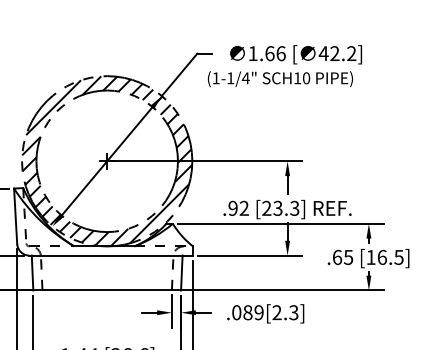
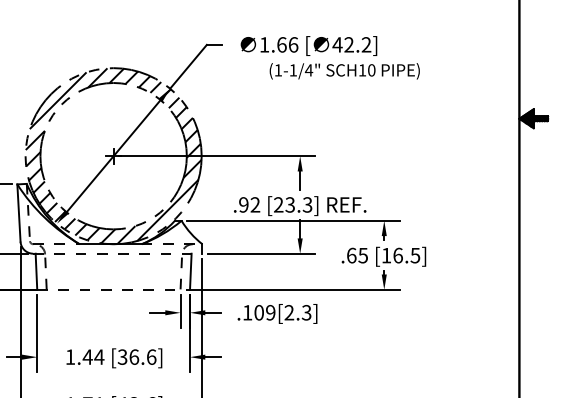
text: (280, 79) -> (344, 71), moved
line: (110, 255) -> (117, 253), solid -> dashed
line: (108, 290) -> (114, 289), solid -> dashed
text: (242, 312) -> (253, 312), .089[2.3] -> .109[2.3]

